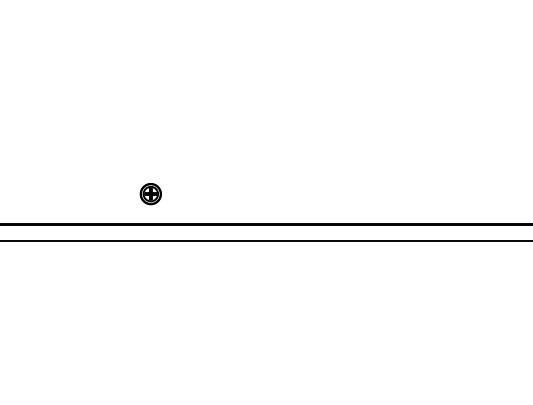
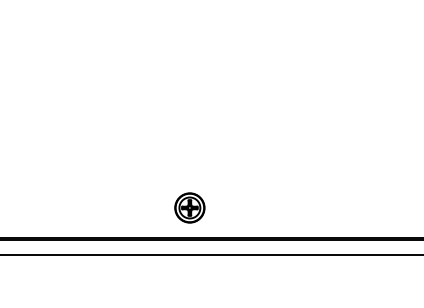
part: (150, 193) -> (189, 207), size x1.43

